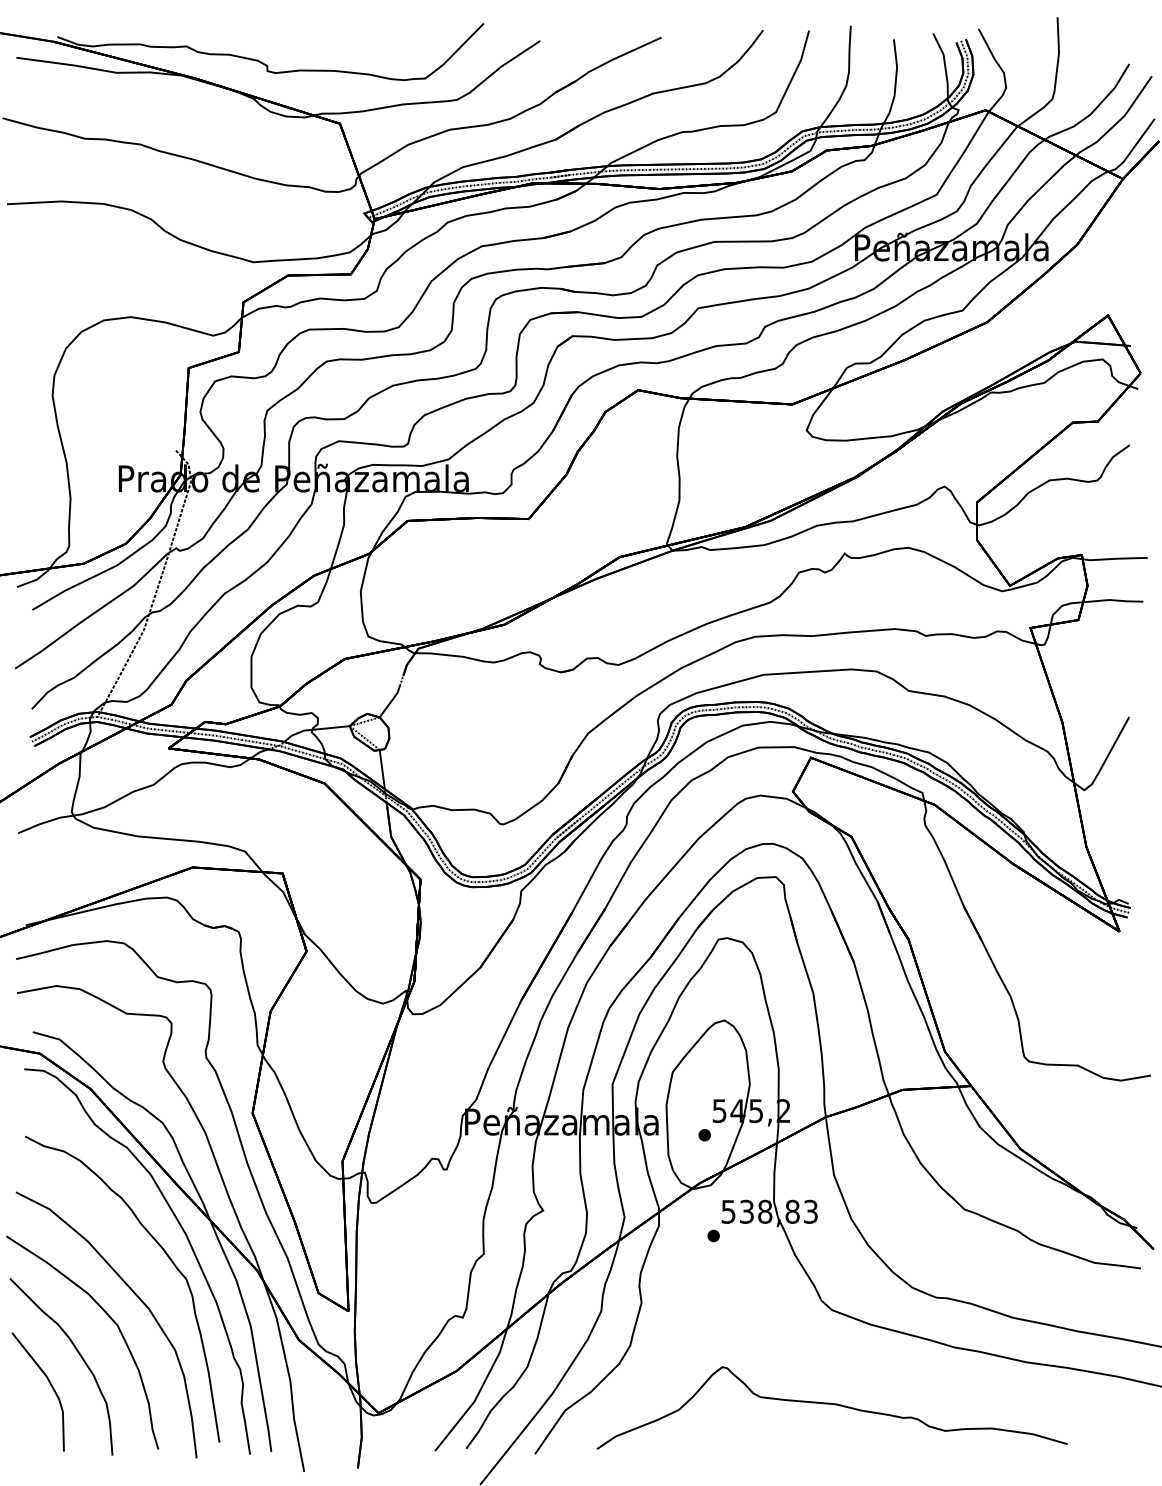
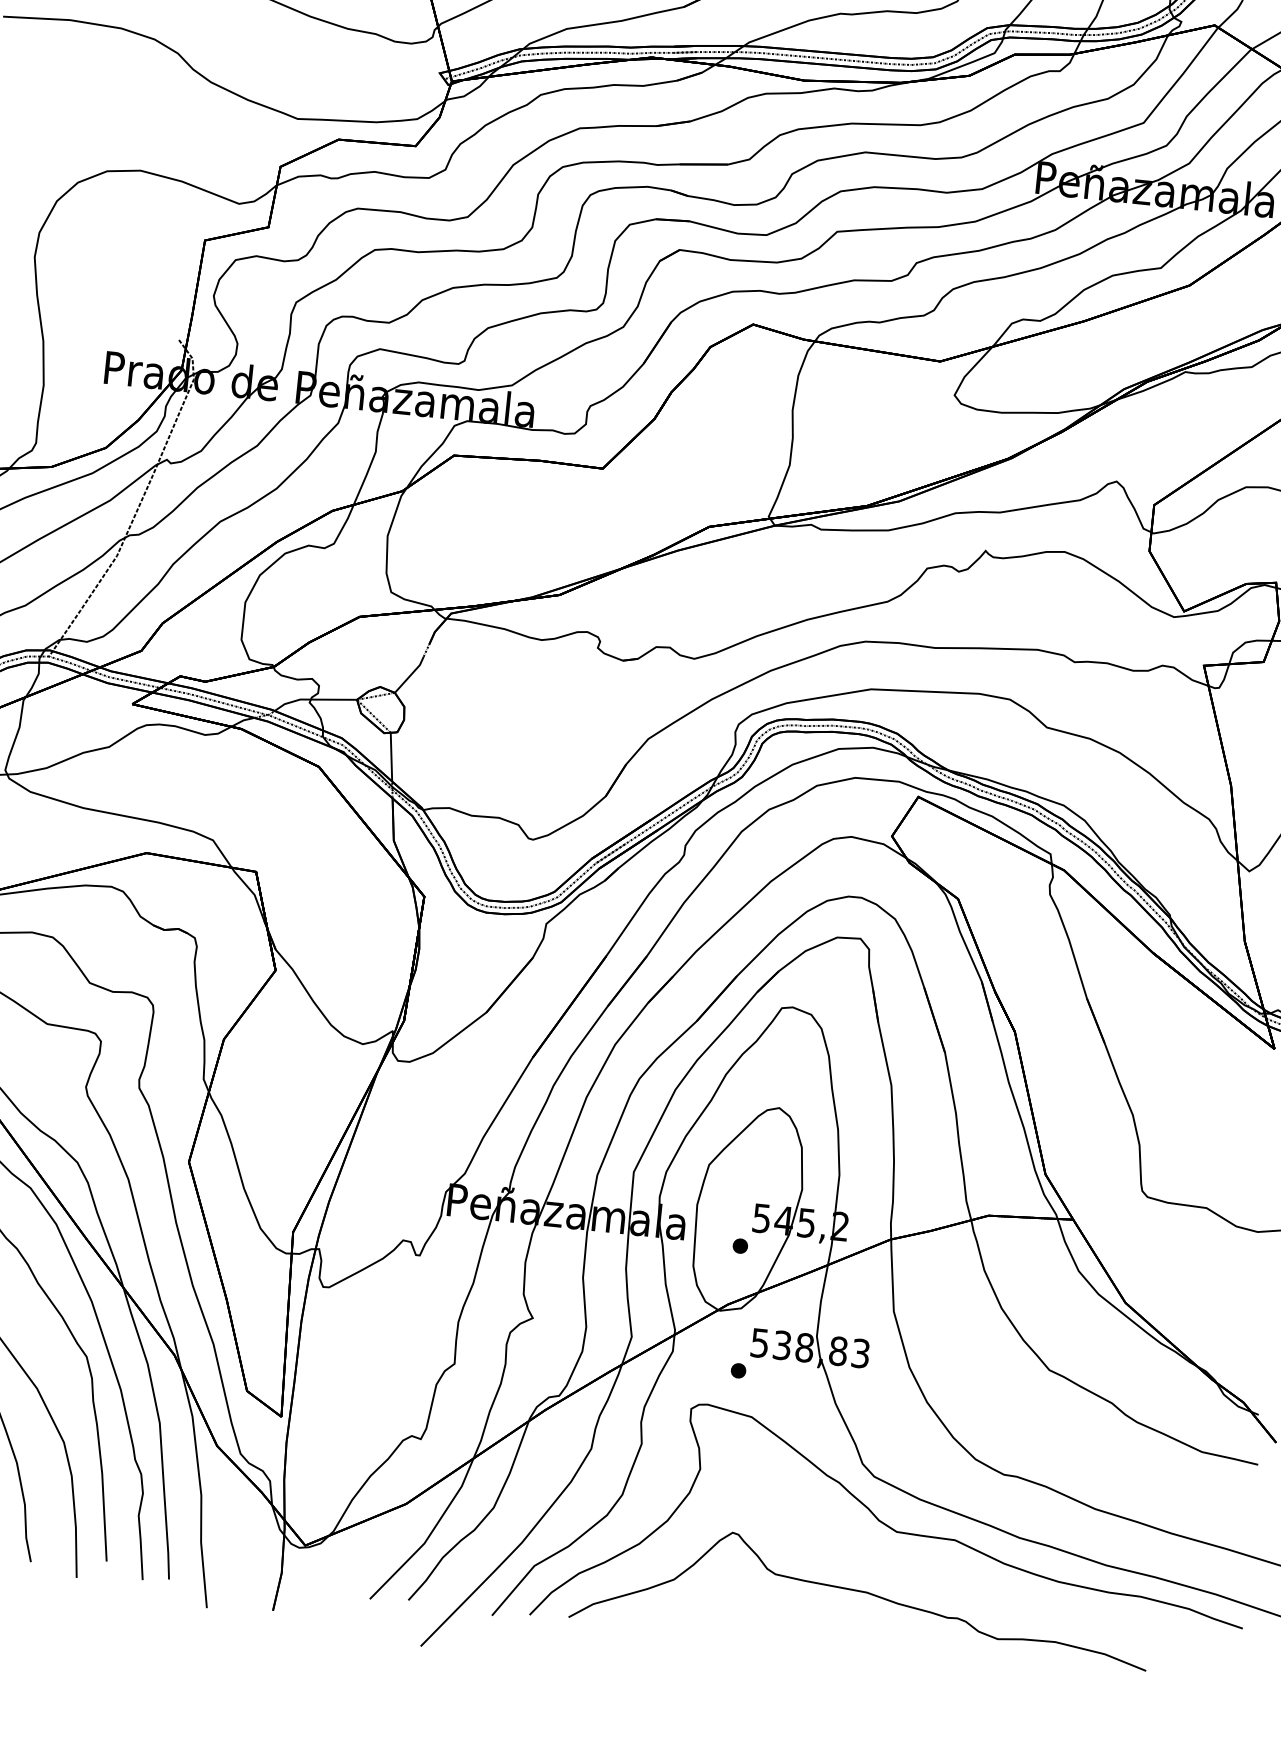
curve: (853, 1353) -> (895, 1532), added

